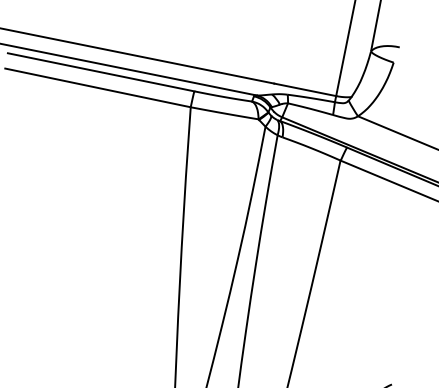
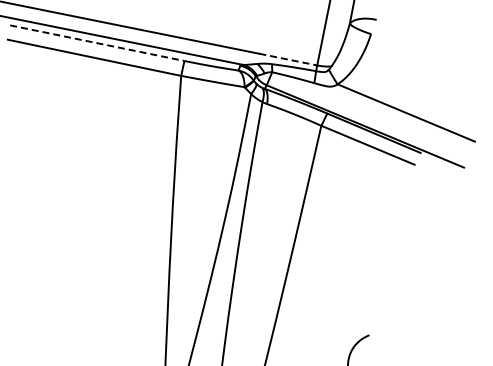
line: (101, 72) -> (97, 43), solid -> dashed
line: (305, 89) -> (288, 59), solid -> dashed

